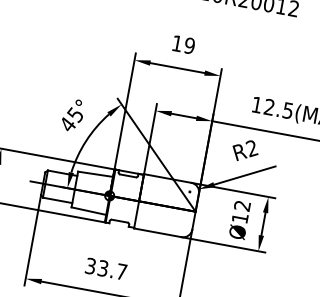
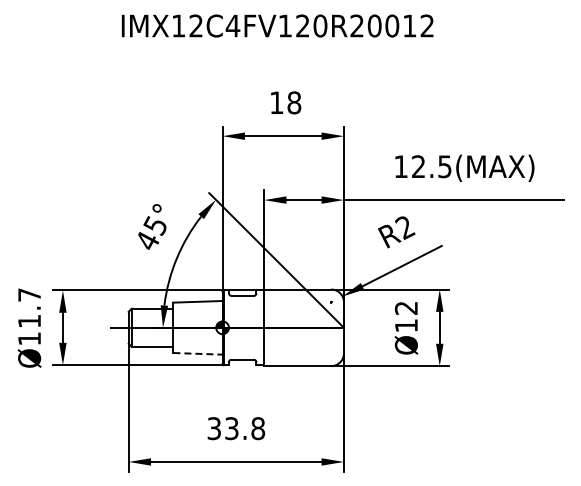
text: (189, 45) -> (294, 102), 19 -> 18
line: (89, 210) -> (198, 353), solid -> dashed
text: (122, 271) -> (258, 428), 33.7 -> 33.8

